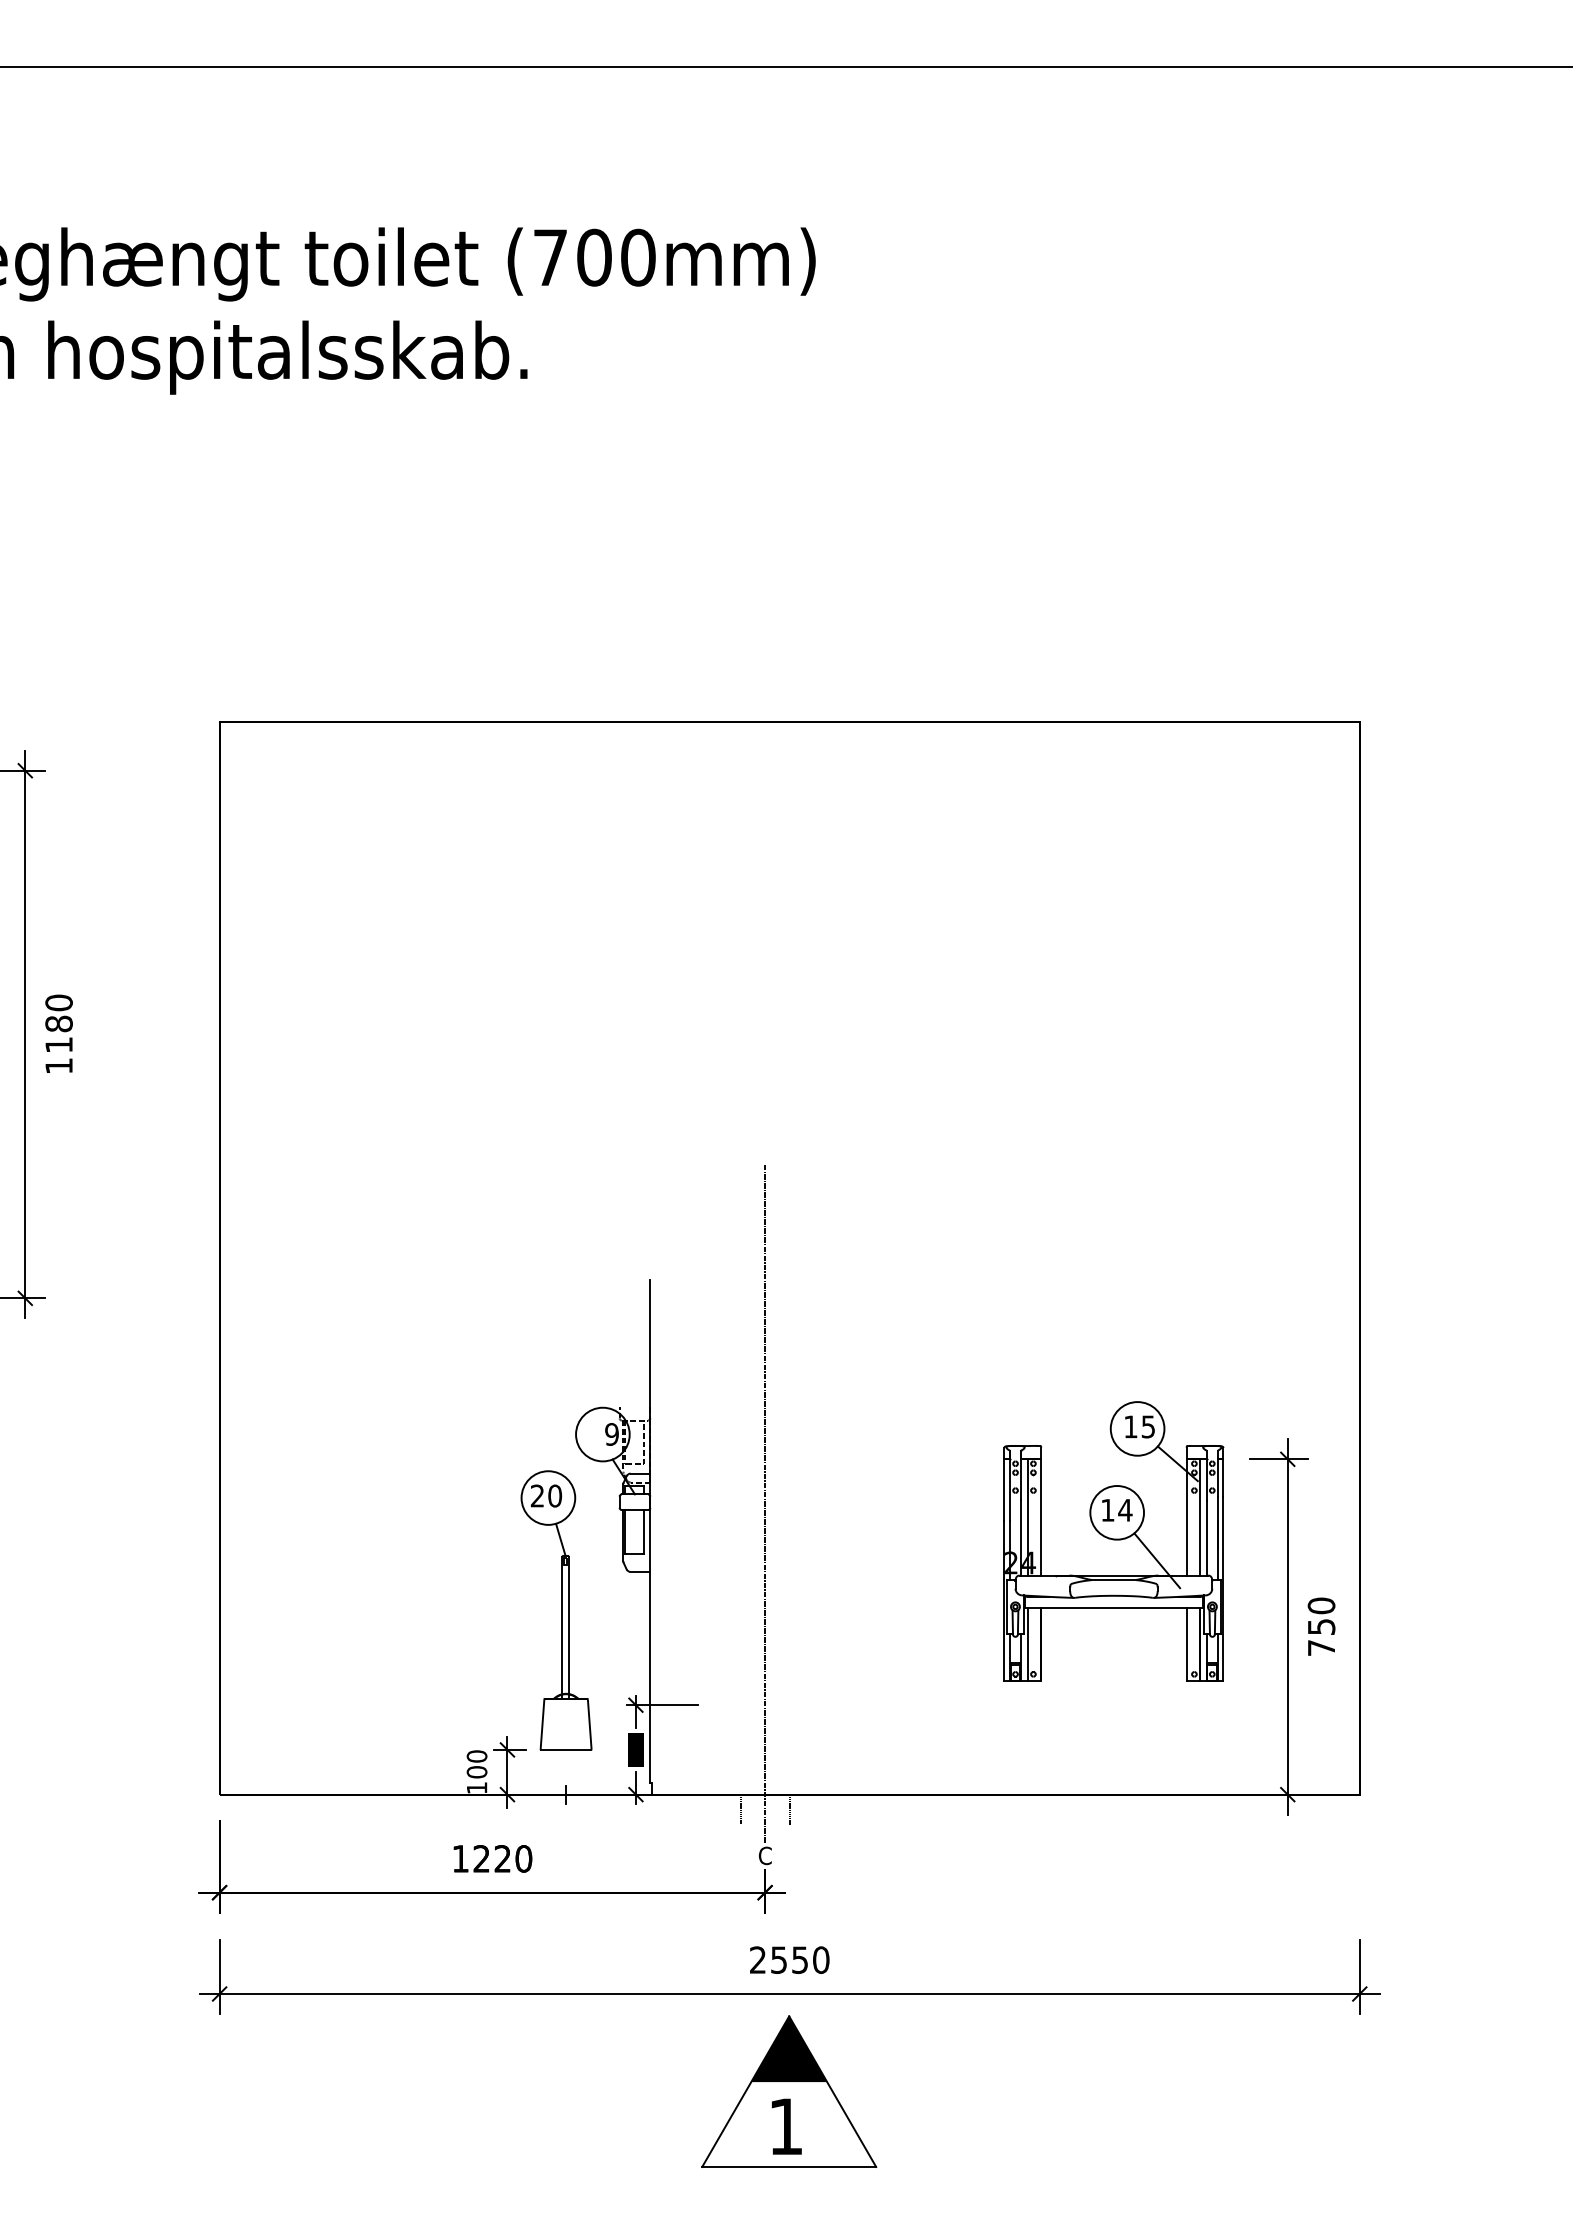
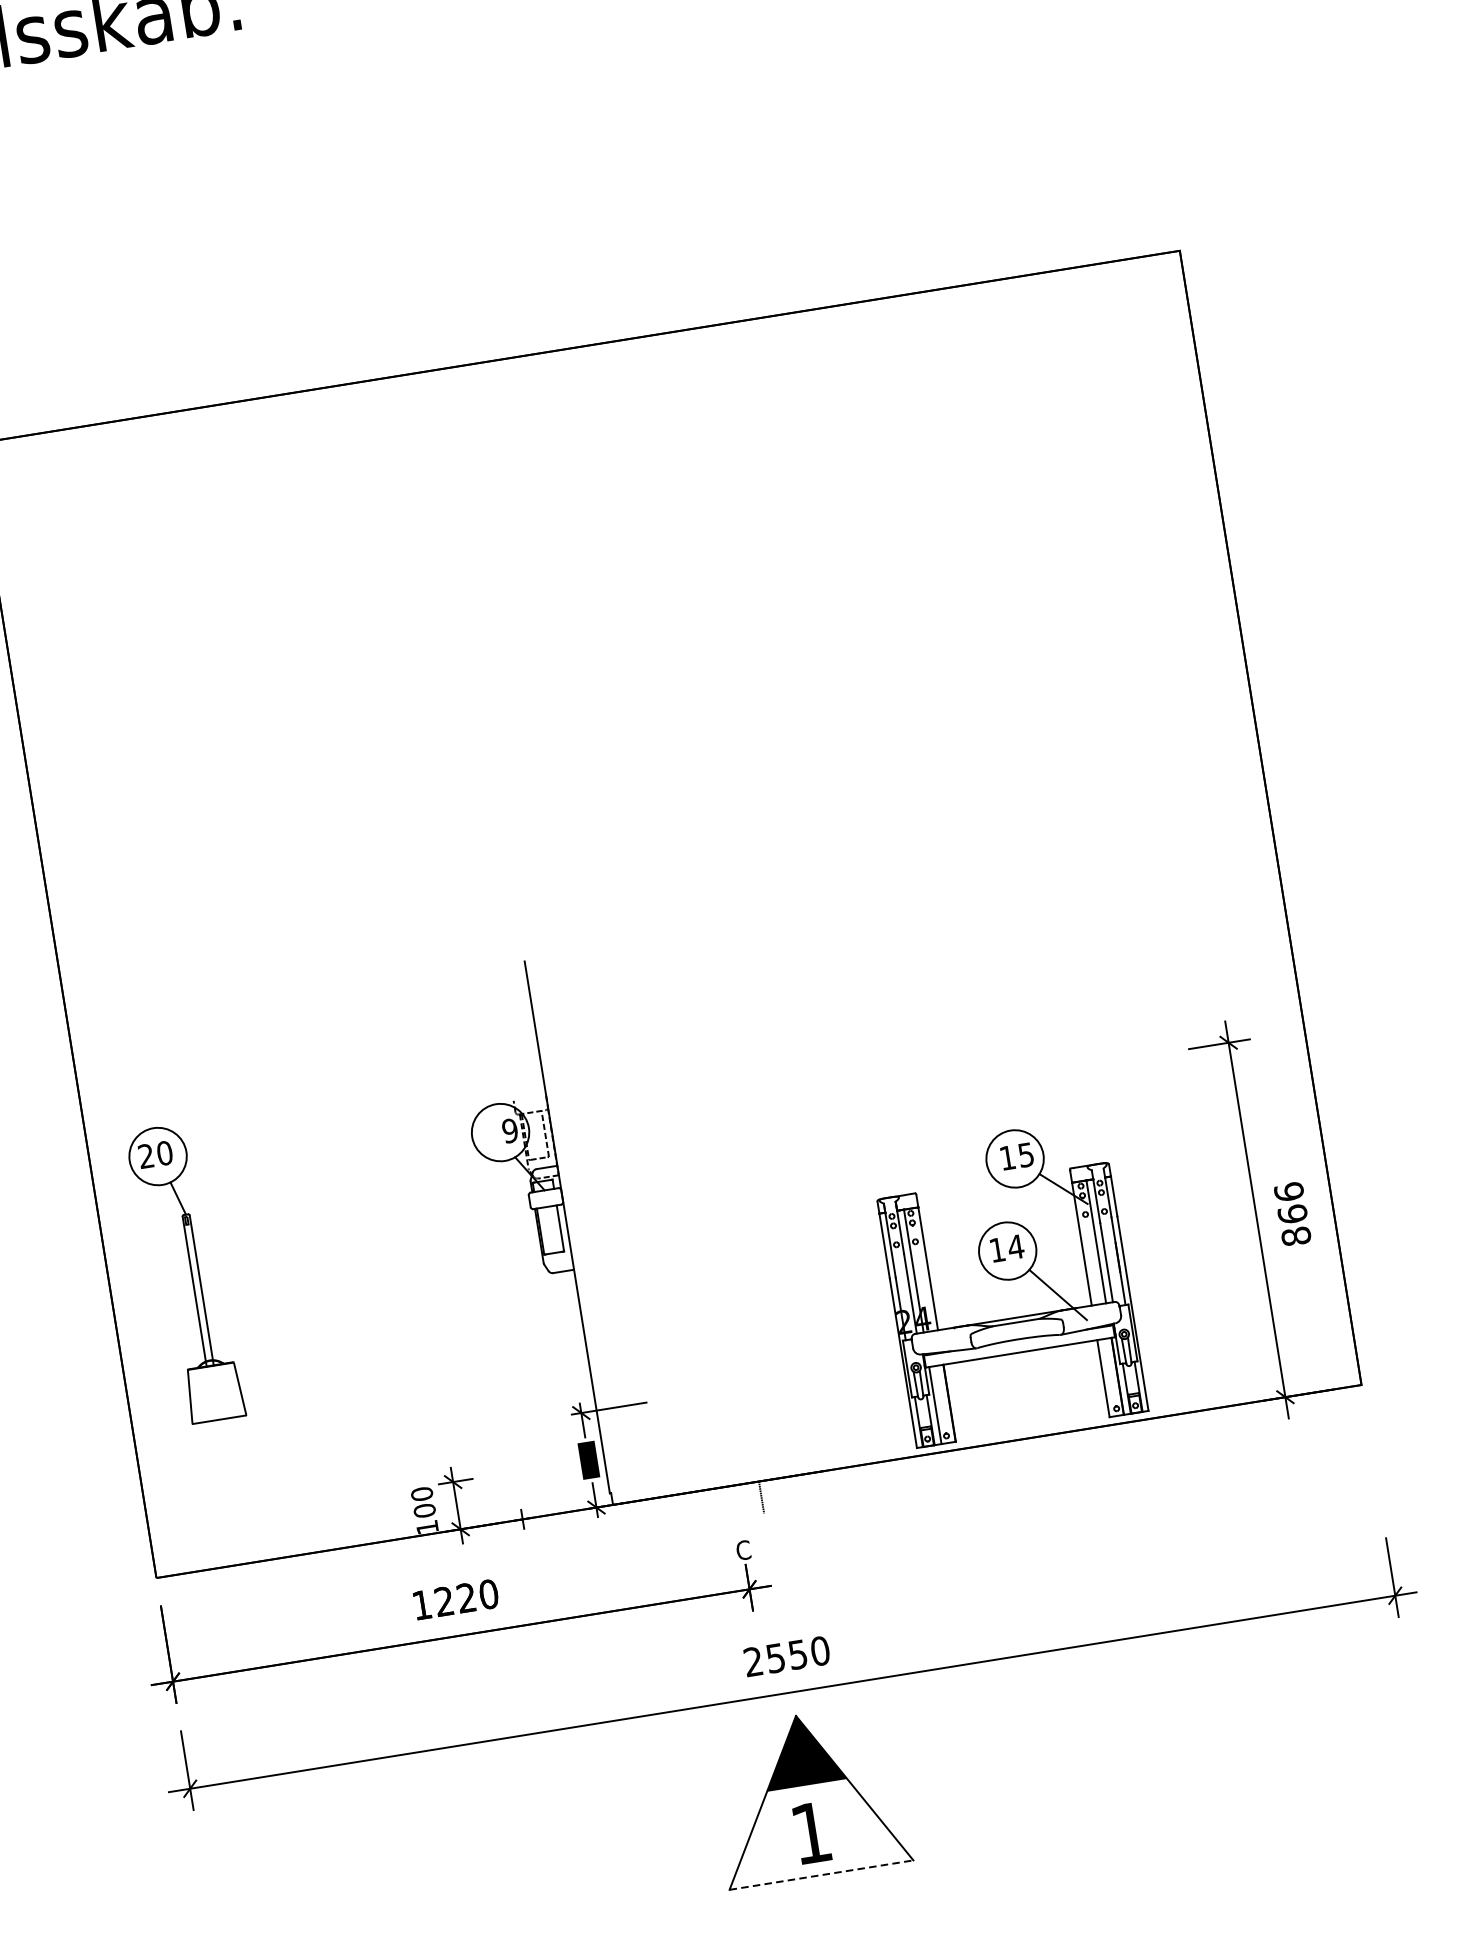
line: (765, 1503) -> (684, 1177), removed
part: (1113, 1541) -> (1008, 1282), moved
part: (556, 1610) -> (185, 1274), moved
text: (1321, 1626) -> (1292, 1213), 750 -> 866
line: (740, 1808) -> (709, 1504), removed
line: (789, 2166) -> (821, 1874), solid -> dashed

